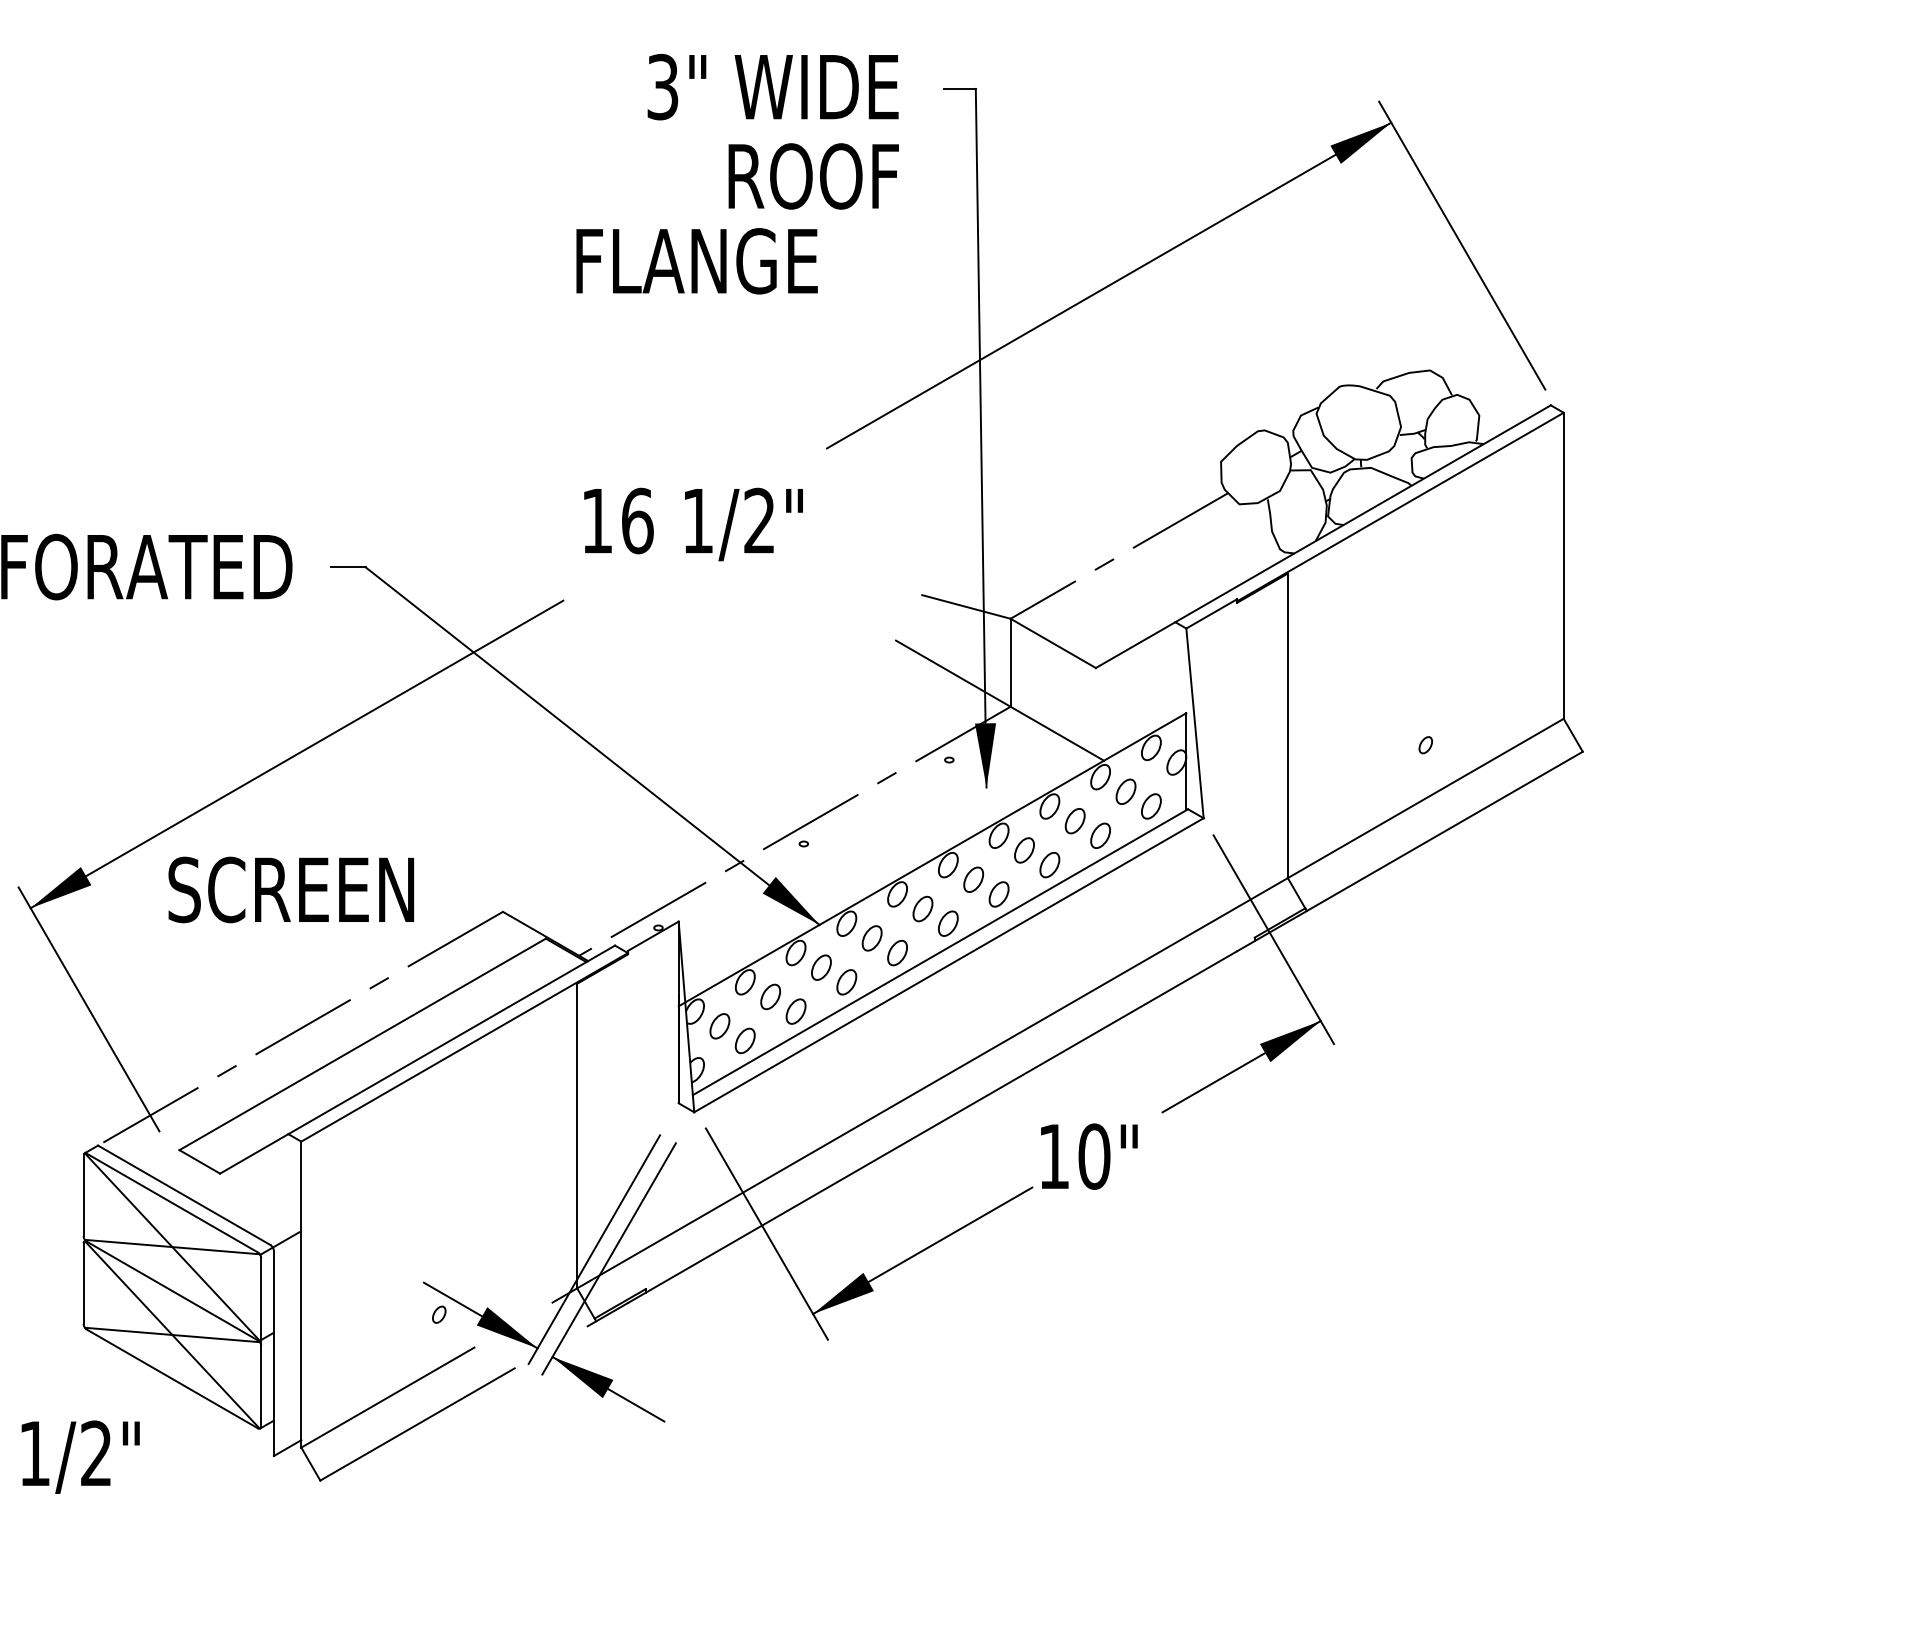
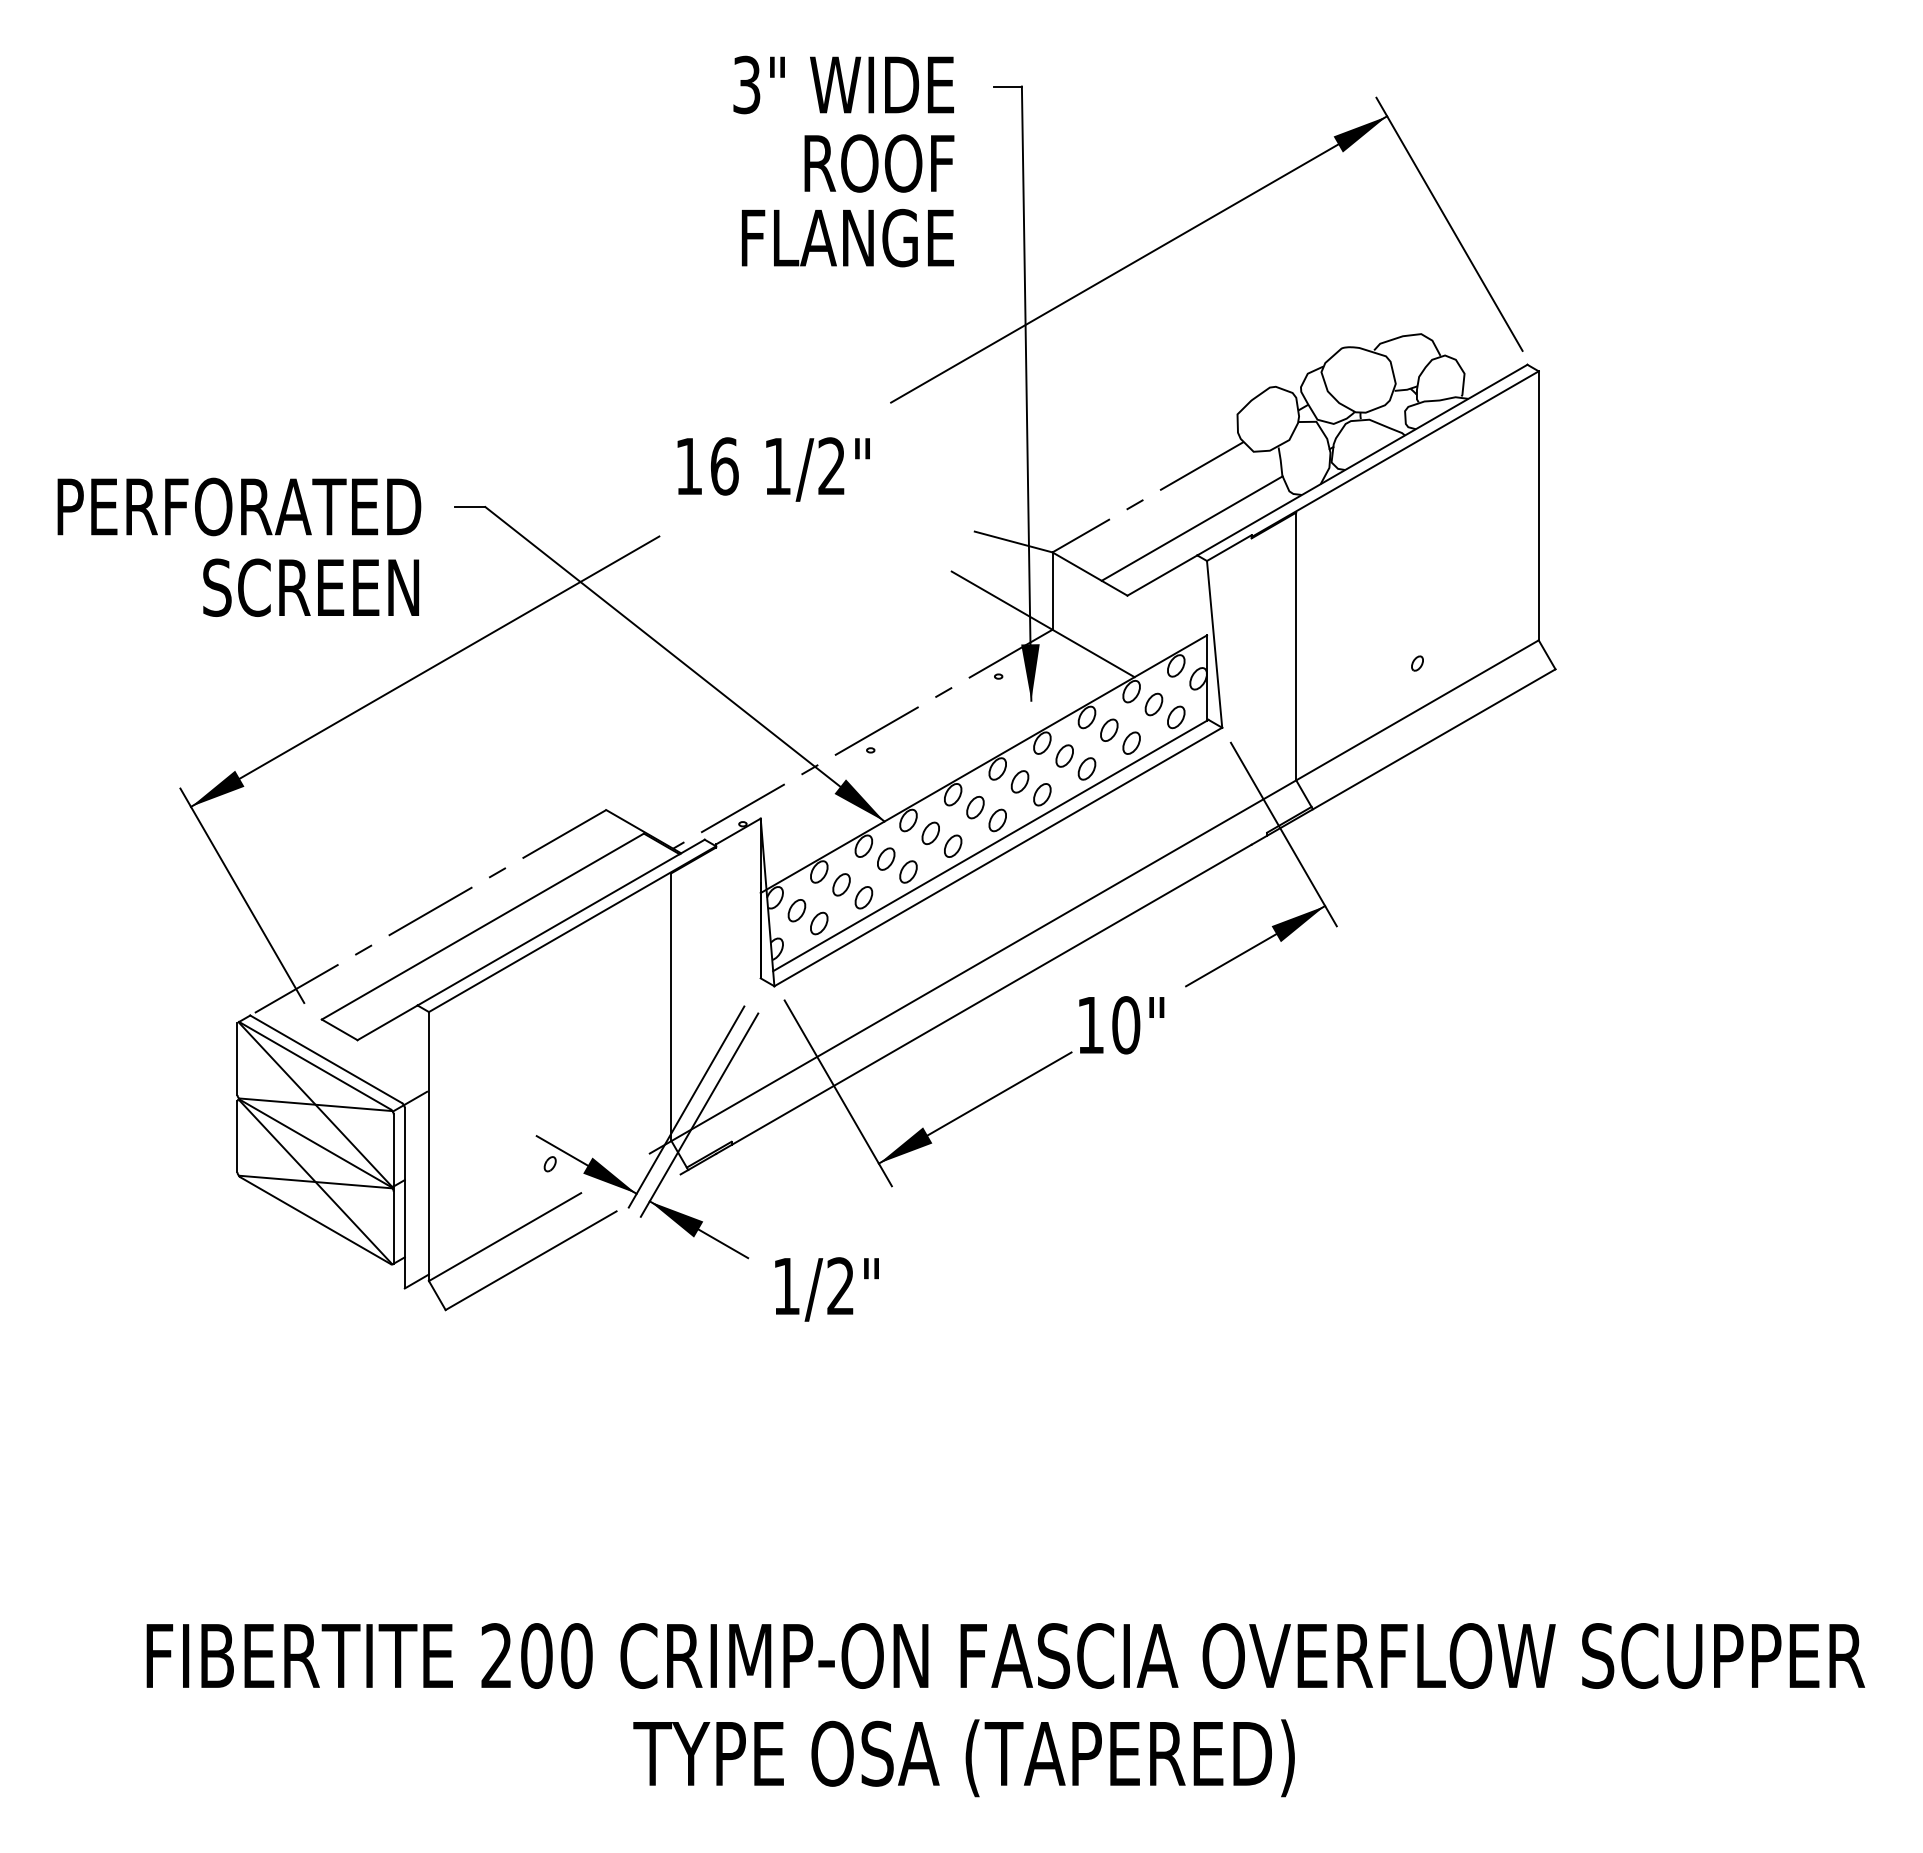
text: (696, 261) -> (847, 238), moved
line: (1168, 591) -> (1191, 528), added
text: (291, 889) -> (311, 587), moved
text: (80, 1457) -> (826, 1289), moved

